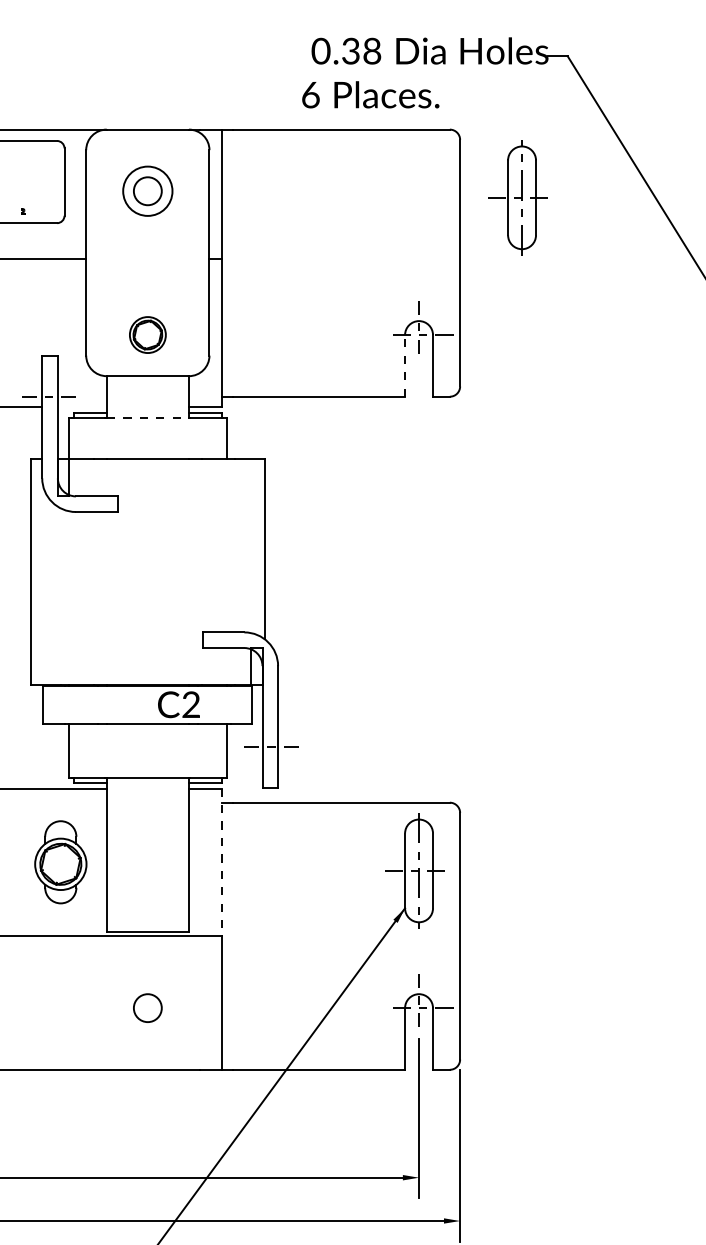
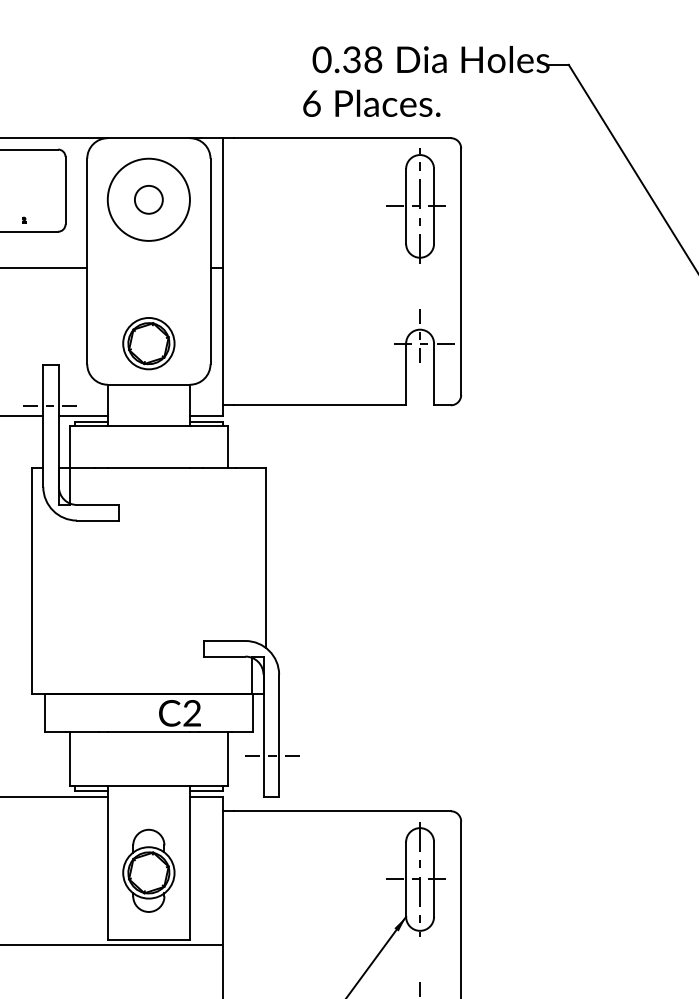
circle: (147, 191) -> (148, 200), size x1.67
part: (517, 197) -> (415, 206), moved
part: (147, 334) -> (148, 343), size x1.43
line: (405, 365) -> (406, 374), dashed -> solid
line: (81, 407) -> (82, 416), added
line: (147, 417) -> (148, 426), dashed -> solid
part: (60, 862) -> (148, 871), moved
line: (221, 862) -> (222, 871), dashed -> solid

